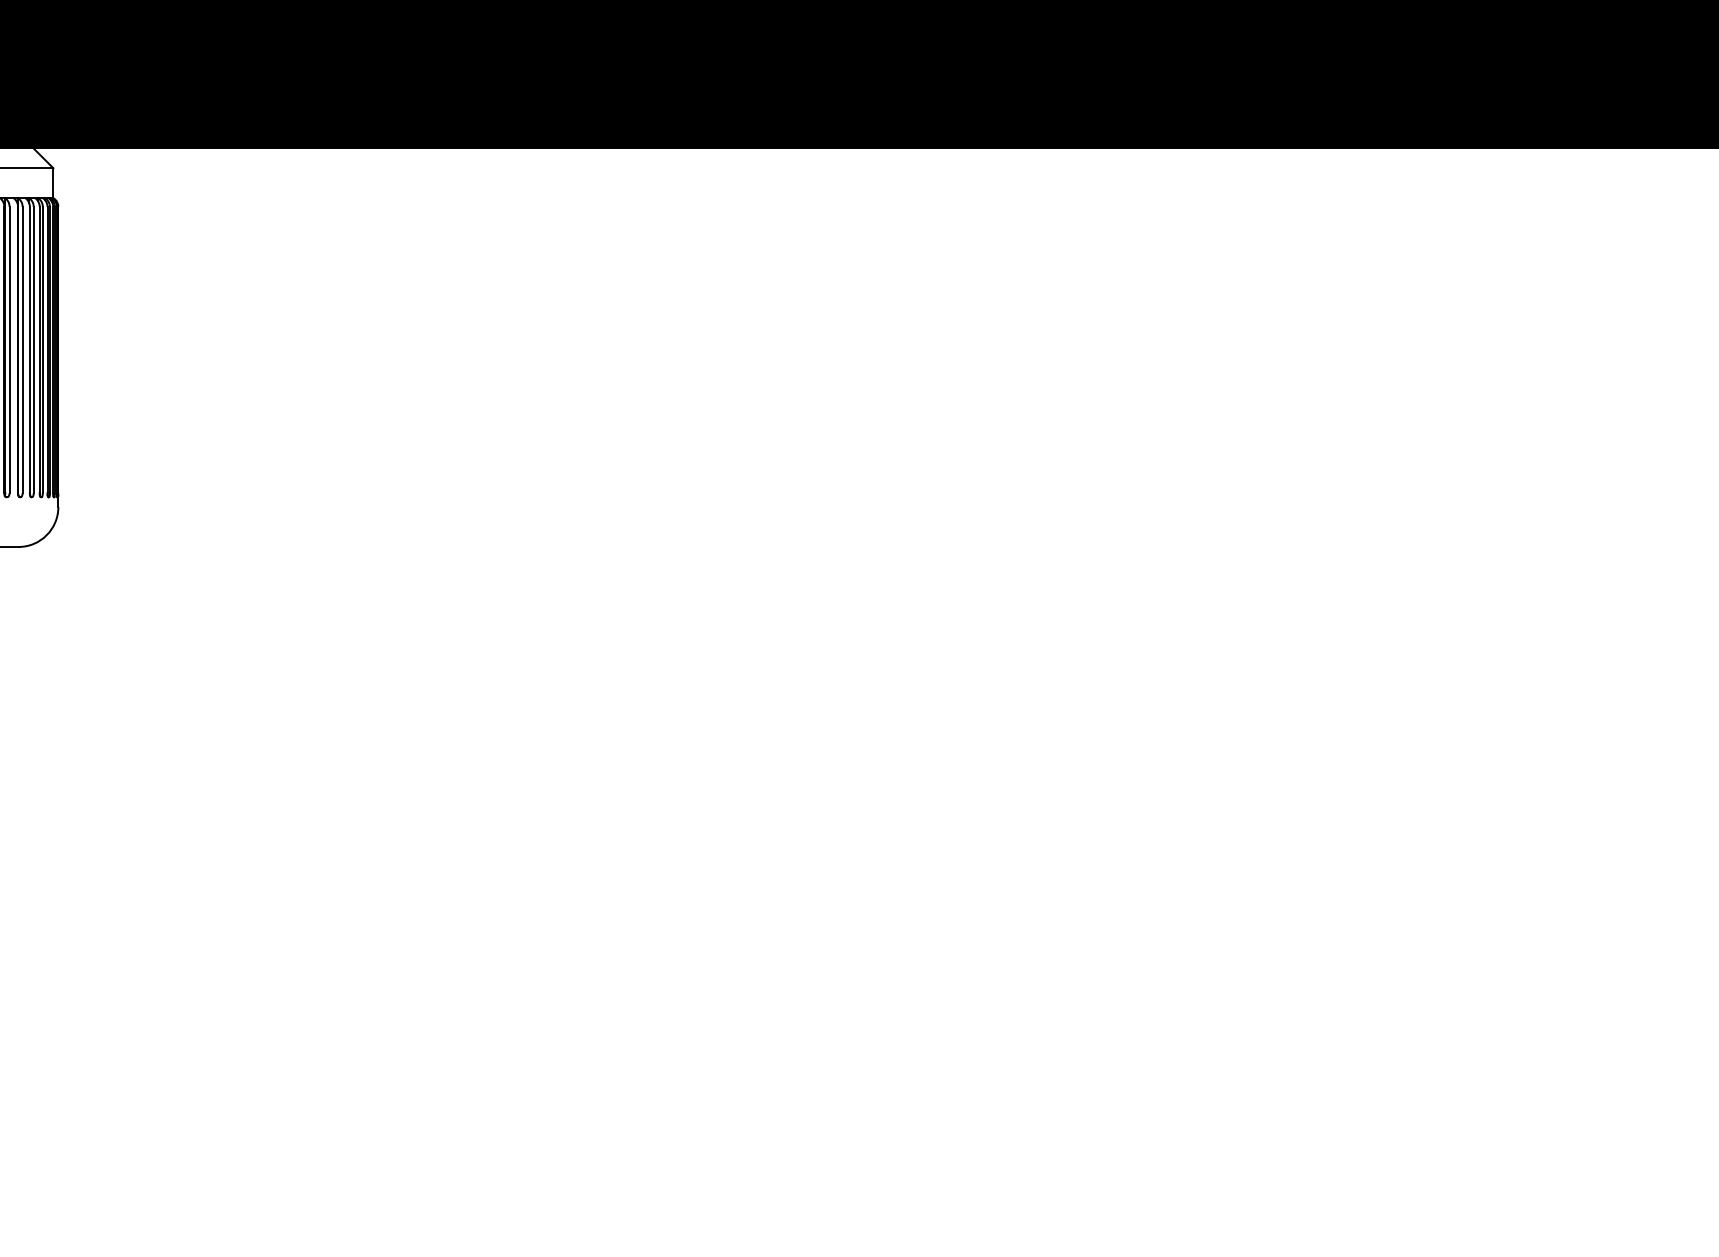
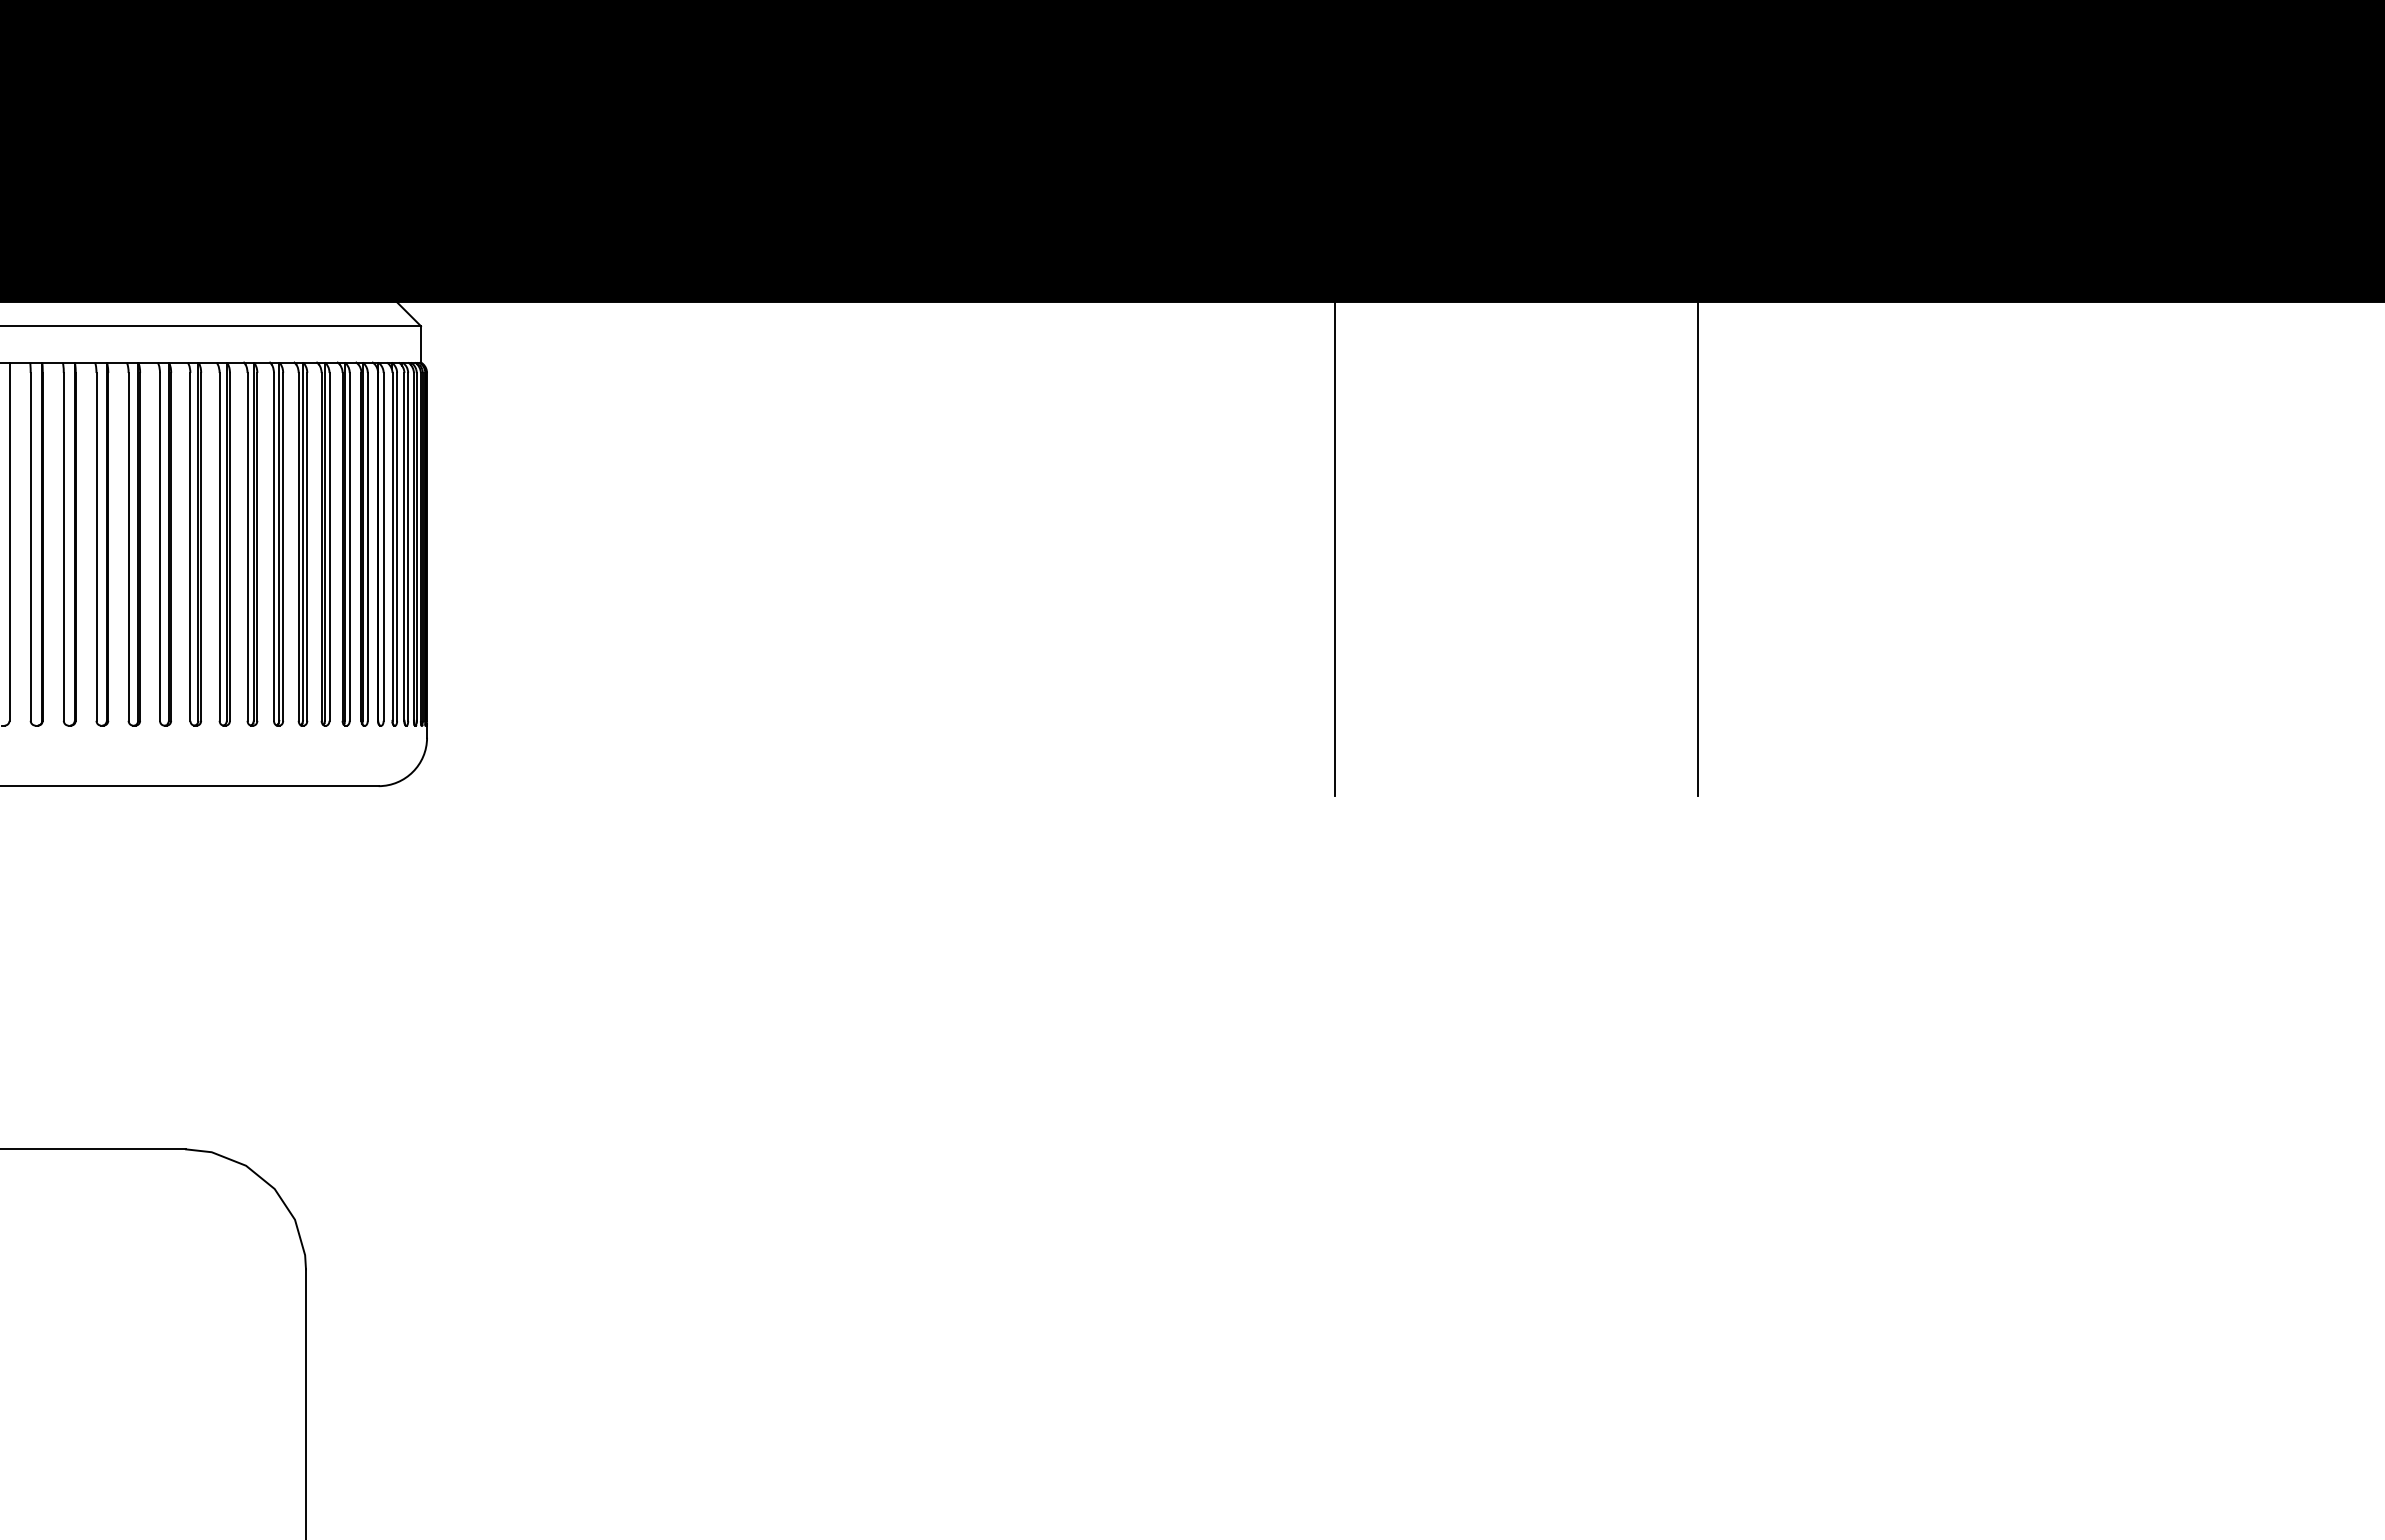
line: (805, 351) -> (1334, 548), added
line: (1104, 351) -> (1697, 548), added

